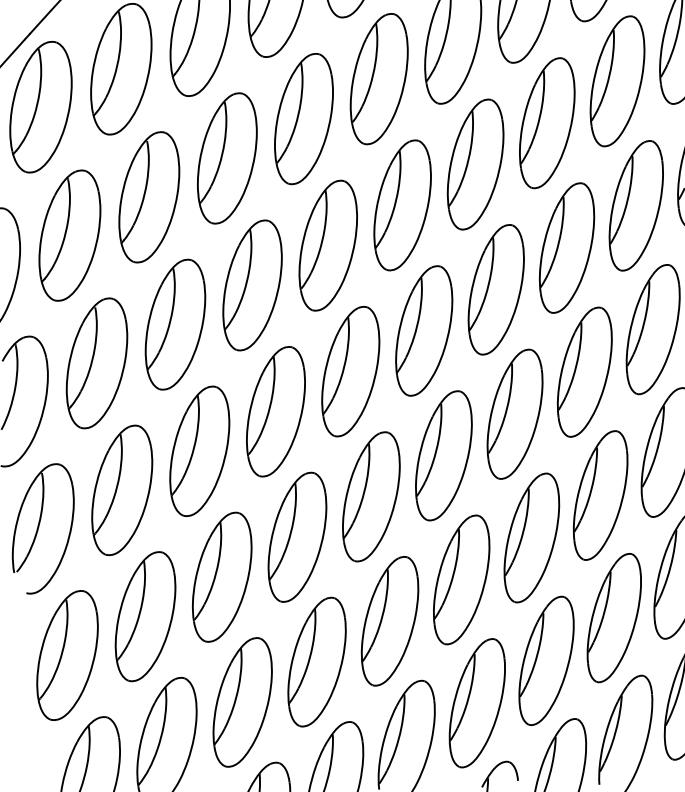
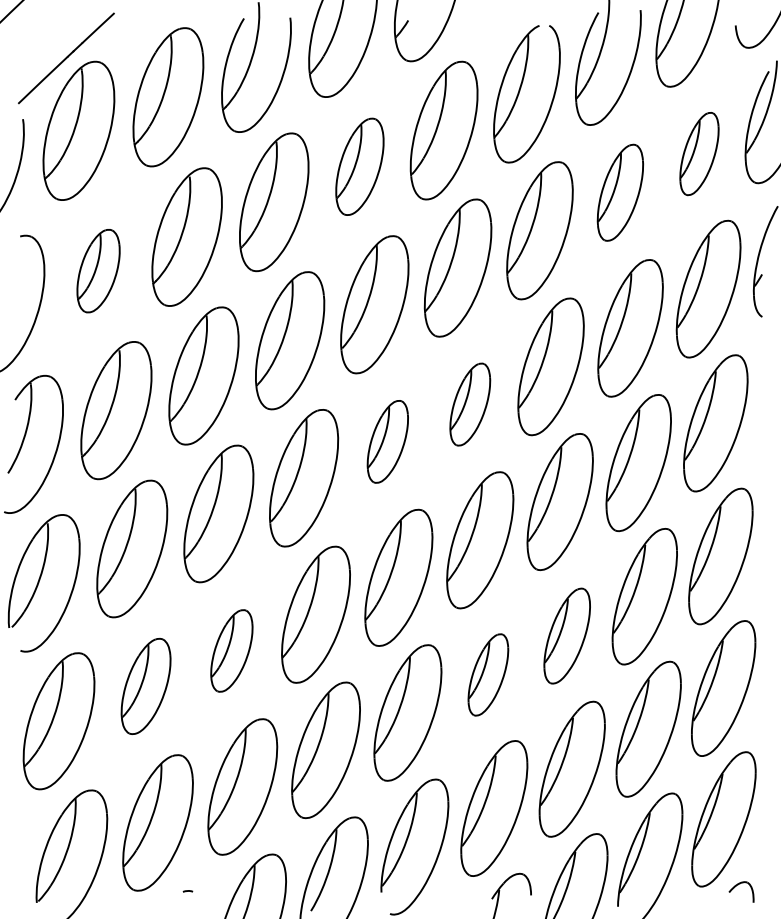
part: (617, 80) -> (699, 153), size x0.6
part: (303, 118) -> (359, 166), size x0.7
part: (547, 123) -> (620, 192), size x0.7
part: (69, 235) -> (98, 270), size x0.6
part: (424, 330) -> (470, 404), size x0.6
part: (350, 371) -> (387, 441), size x0.6
part: (531, 537) -> (566, 635), size x0.7
part: (221, 576) -> (231, 650), size x0.6
part: (461, 579) -> (488, 674), size x0.6
part: (144, 616) -> (145, 686), size x0.7

